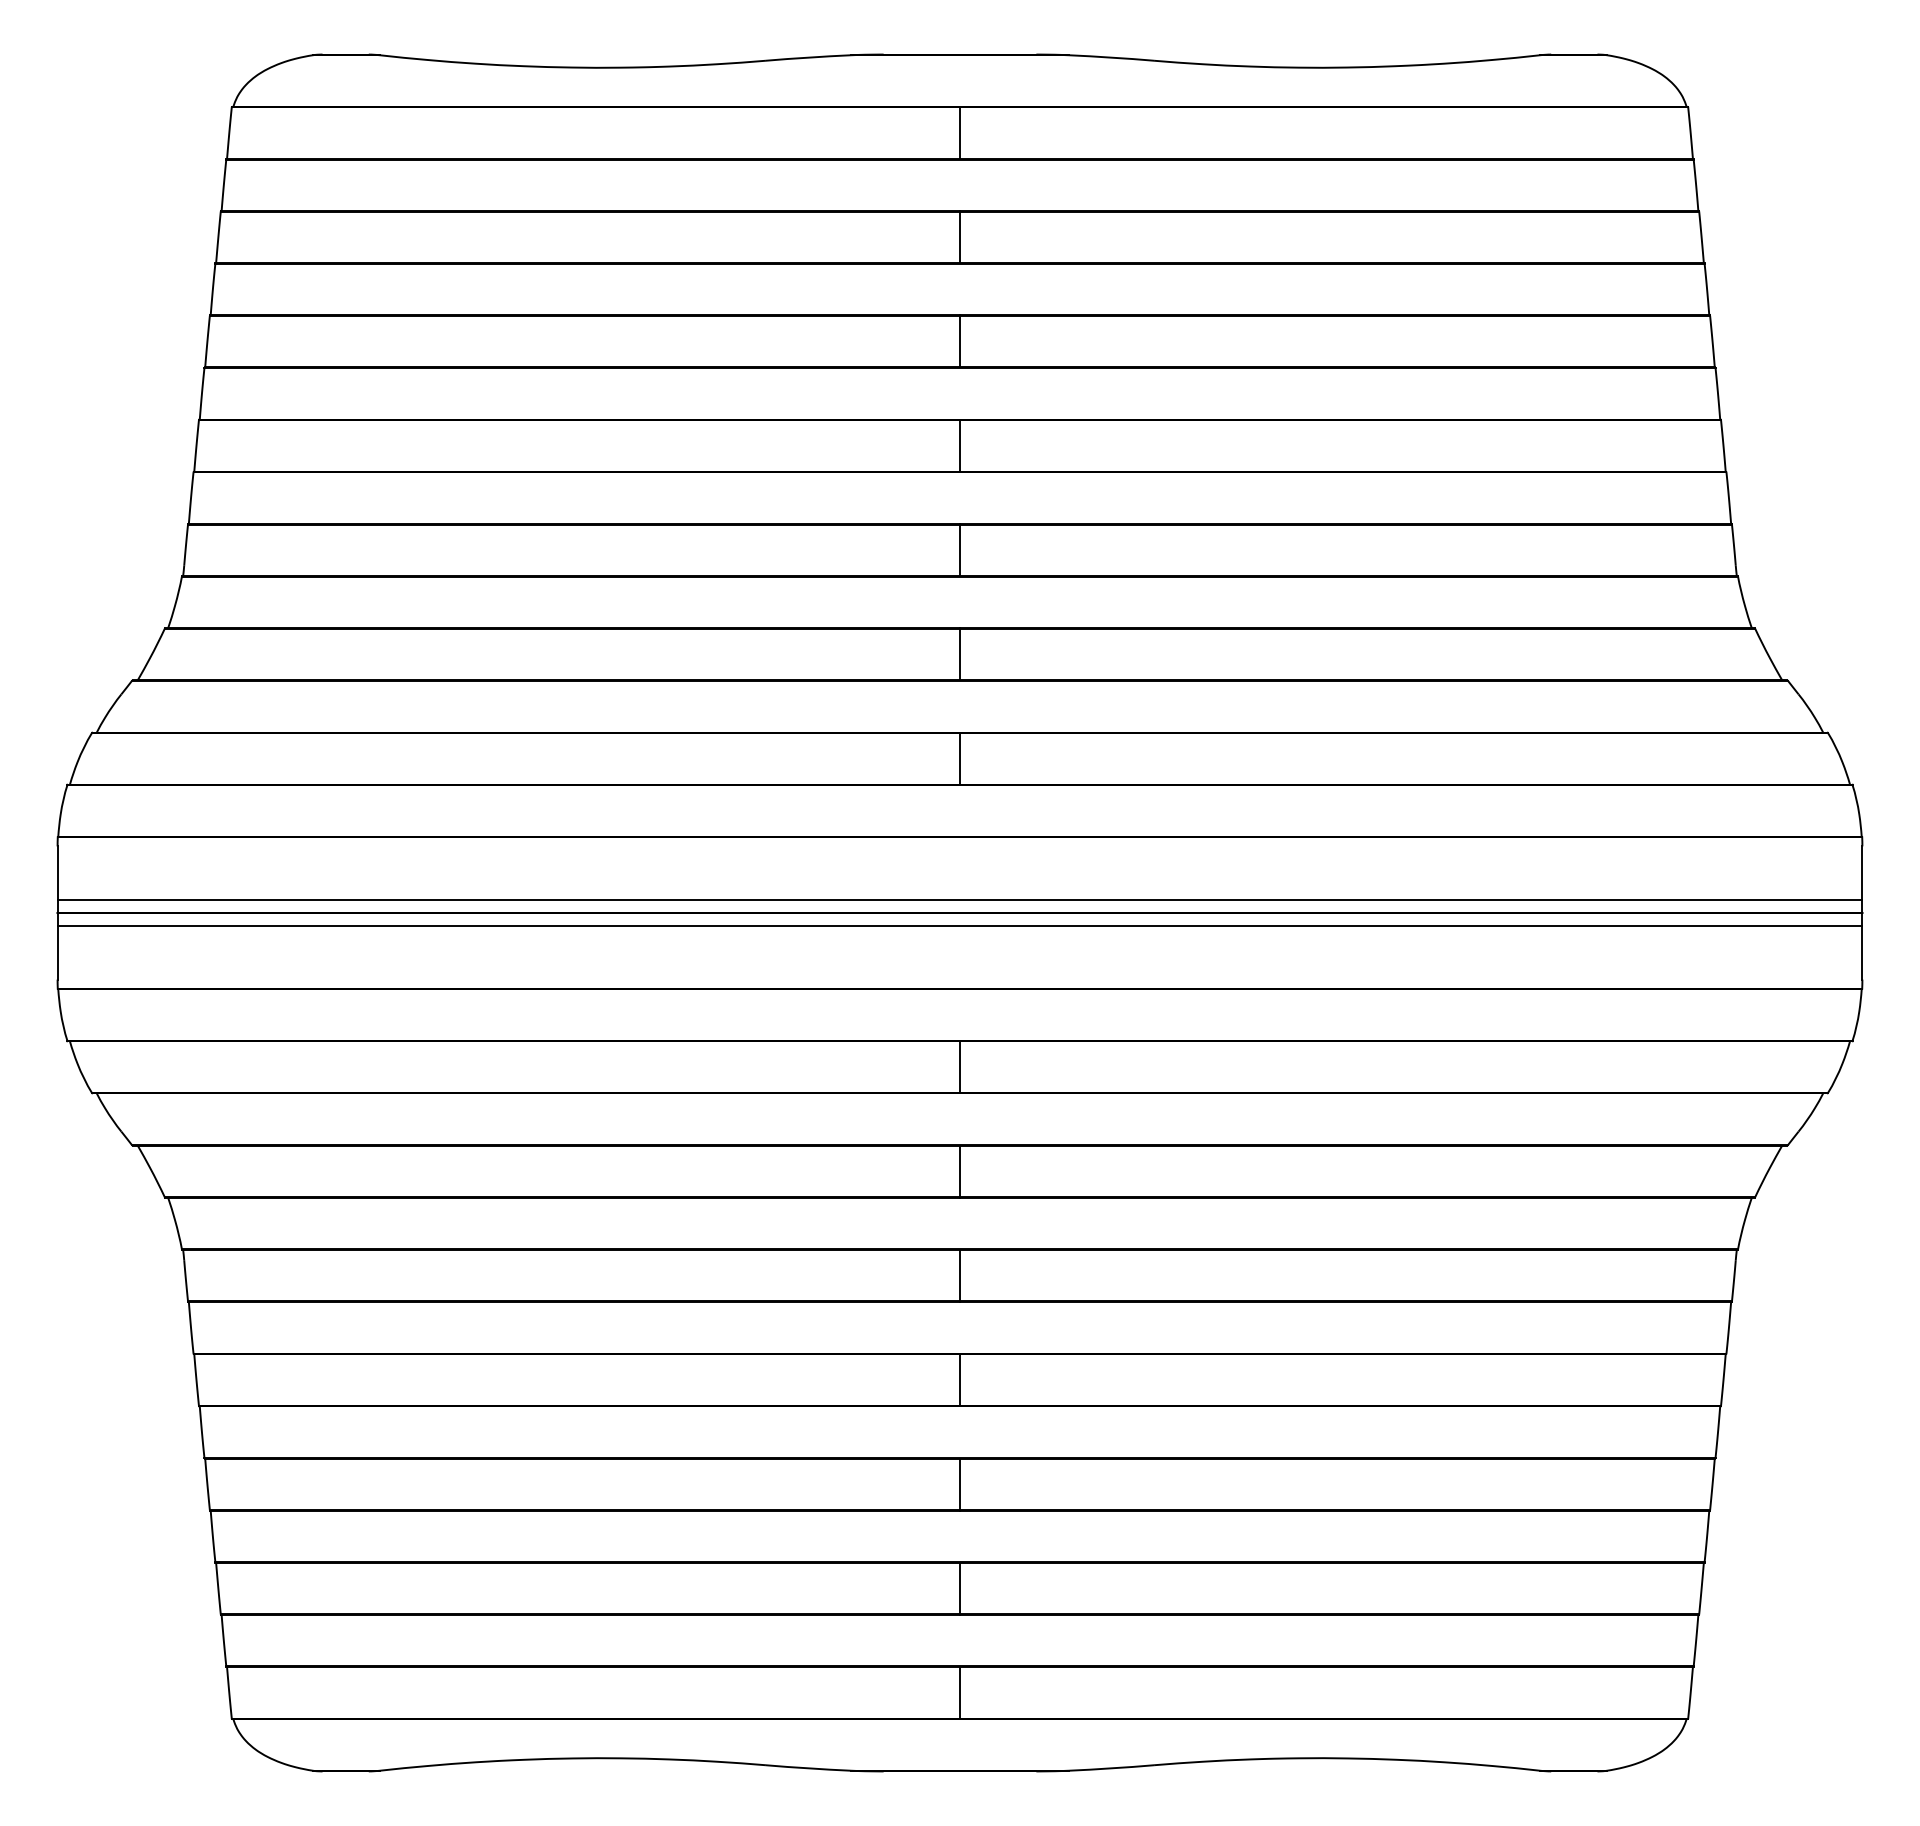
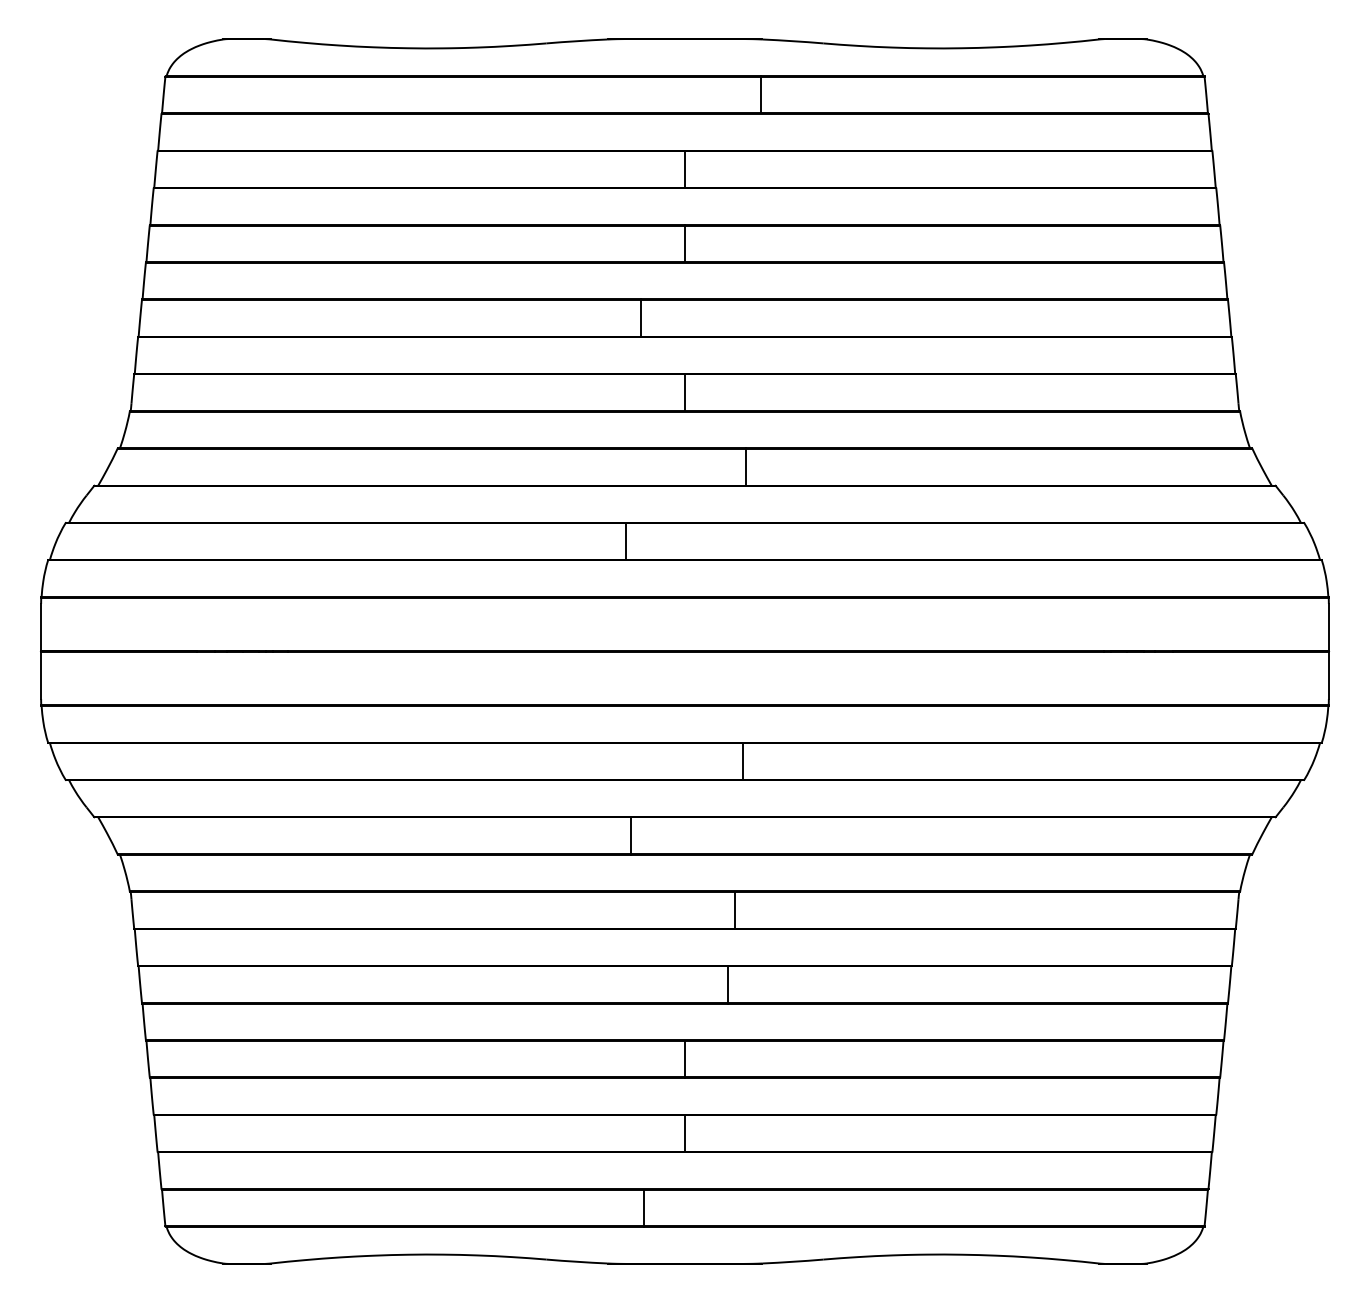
line: (960, 132) -> (761, 94), moved
line: (960, 445) -> (641, 317), moved
line: (960, 654) -> (746, 467), moved
line: (960, 758) -> (626, 541), moved
line: (959, 900) -> (684, 642), removed
line: (959, 925) -> (684, 660), removed
line: (960, 1067) -> (743, 761), moved
line: (960, 1171) -> (631, 835), moved
line: (960, 1275) -> (735, 910), moved
line: (960, 1380) -> (728, 985), moved
line: (960, 1693) -> (644, 1208), moved

